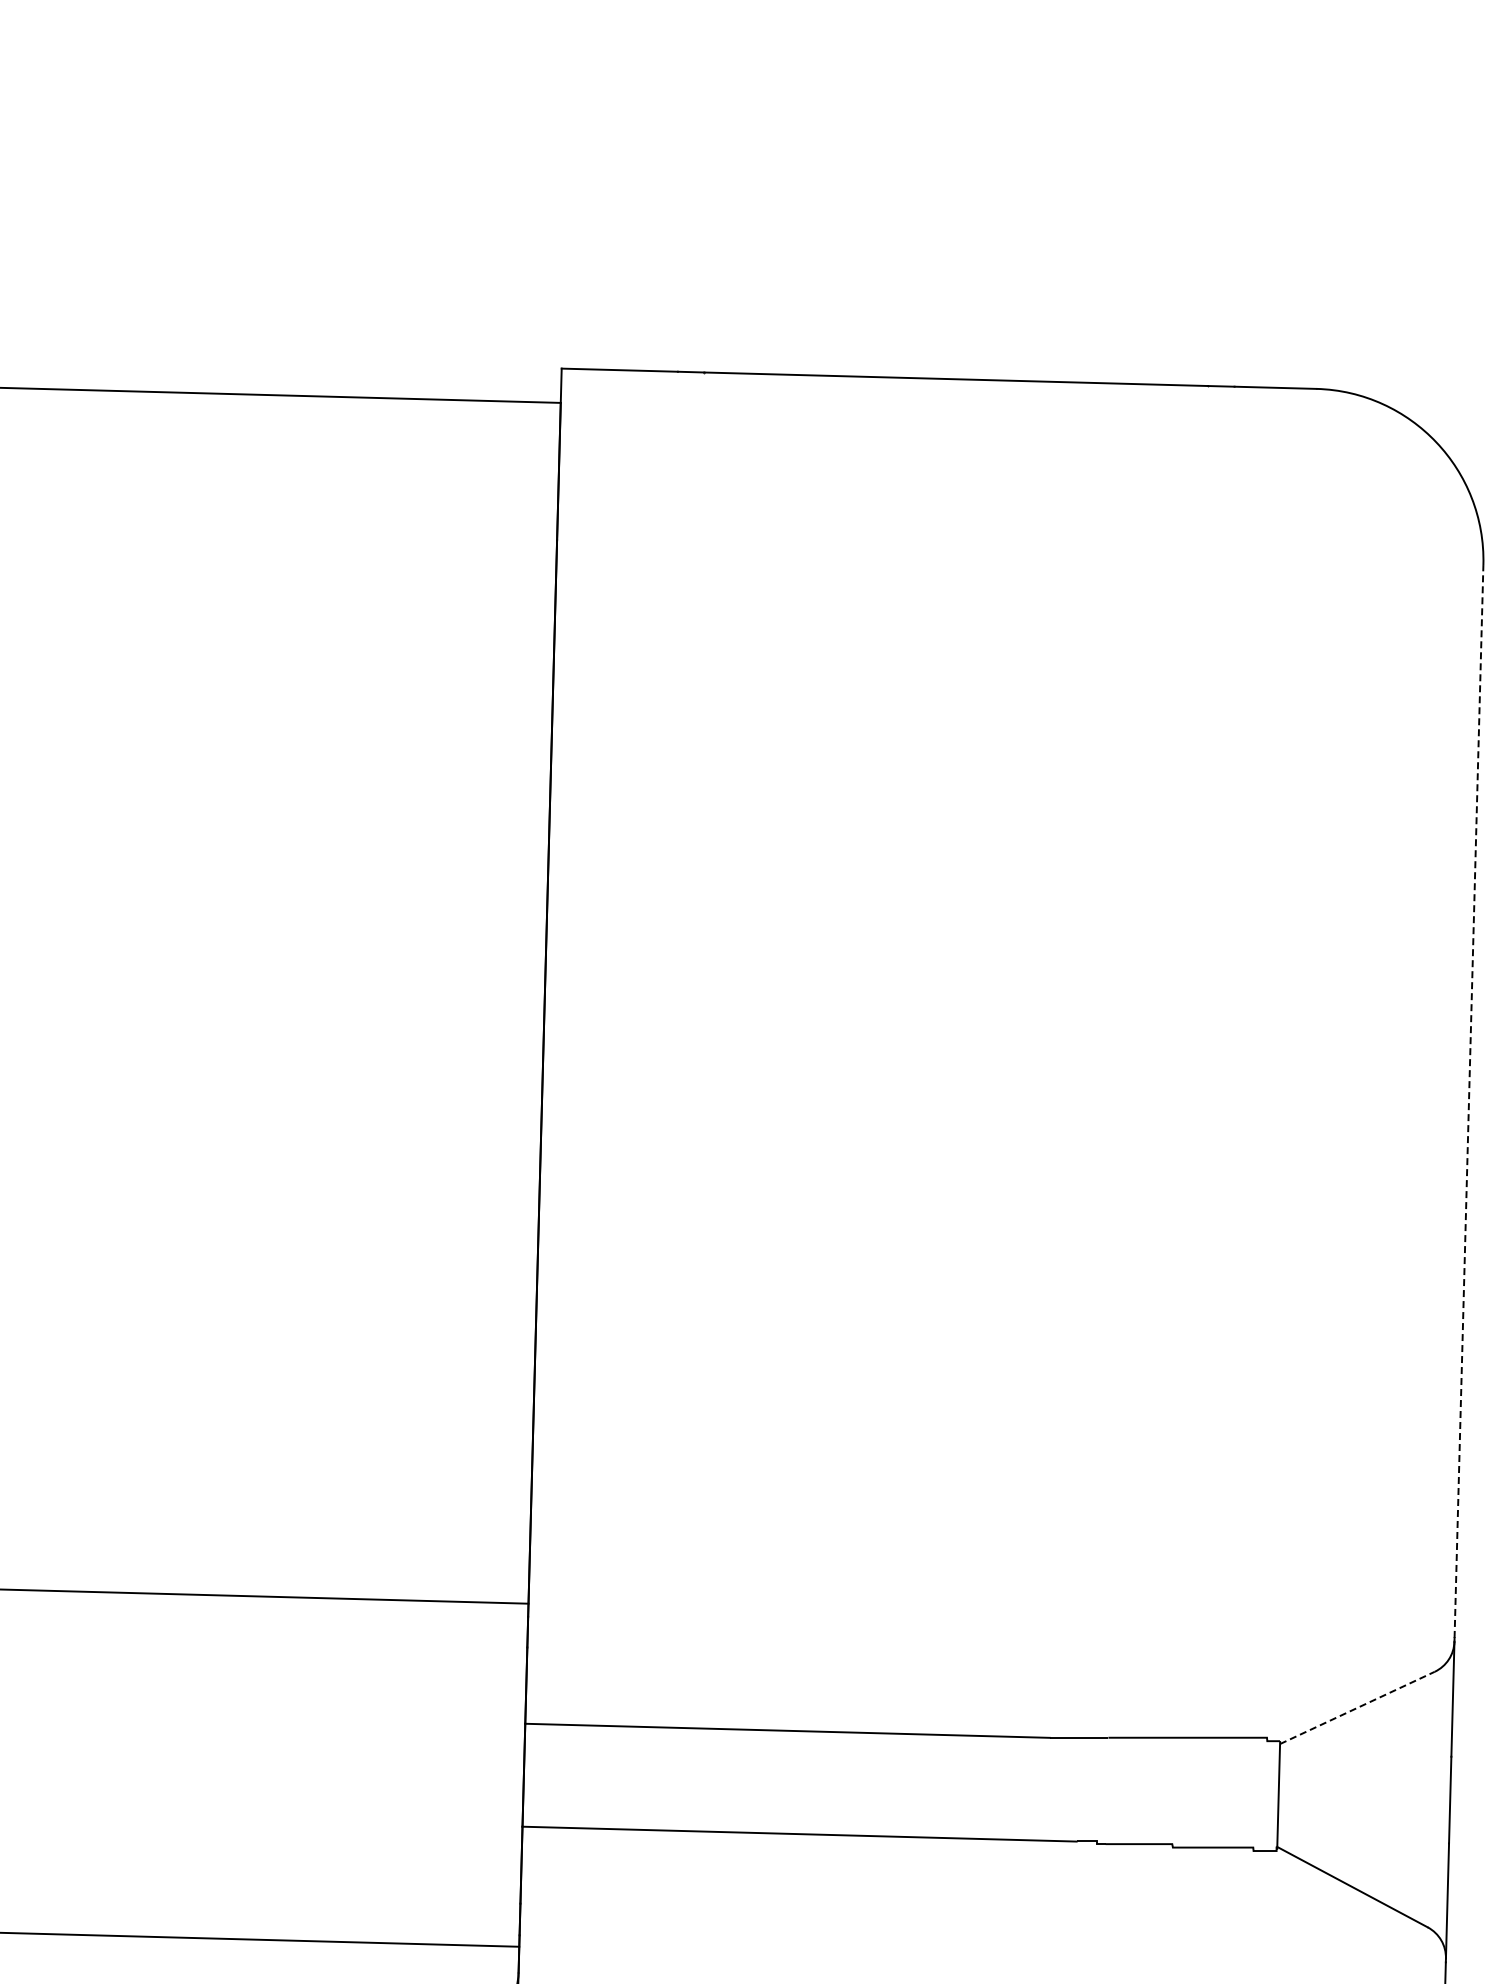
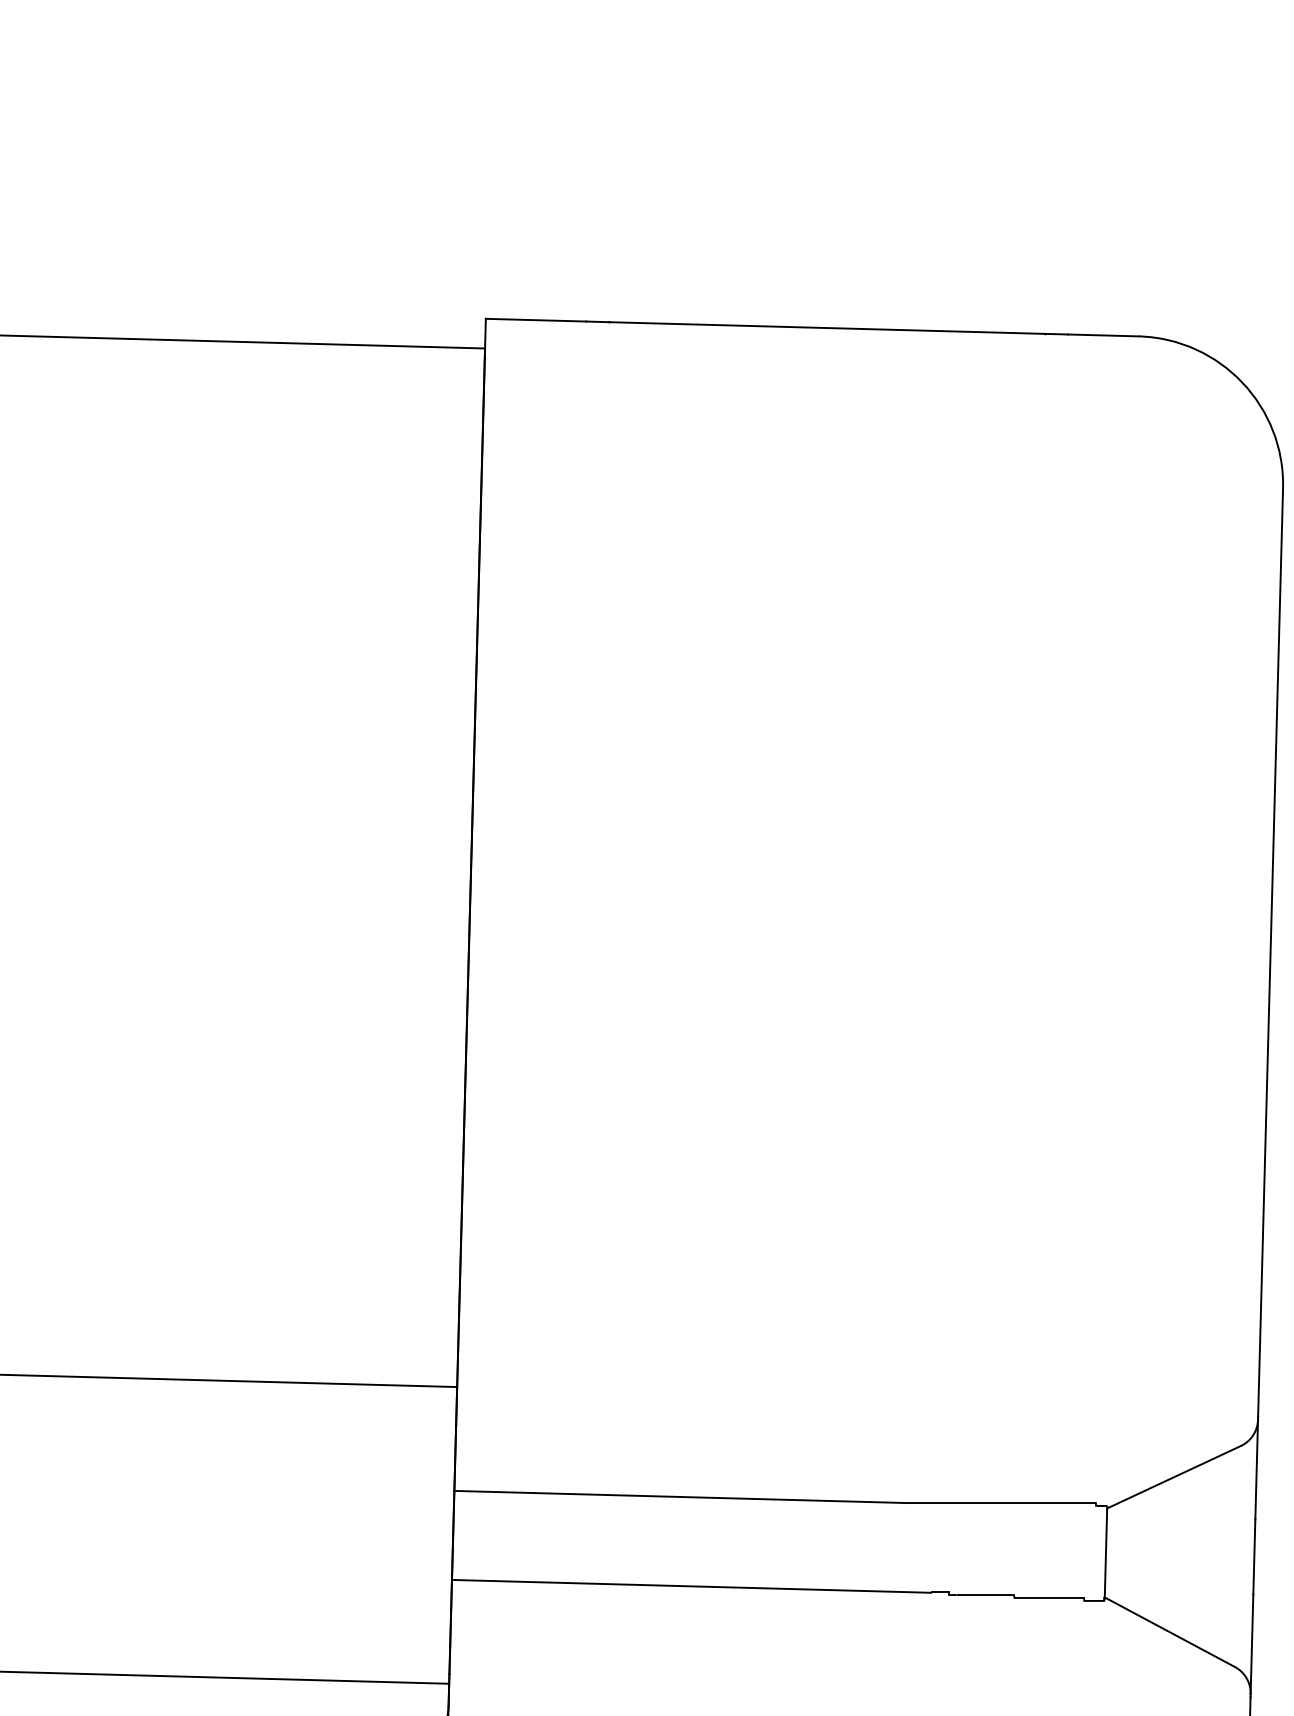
line: (1468, 1101) -> (1270, 952), dashed -> solid
line: (1357, 1707) -> (1174, 1476), dashed -> solid

